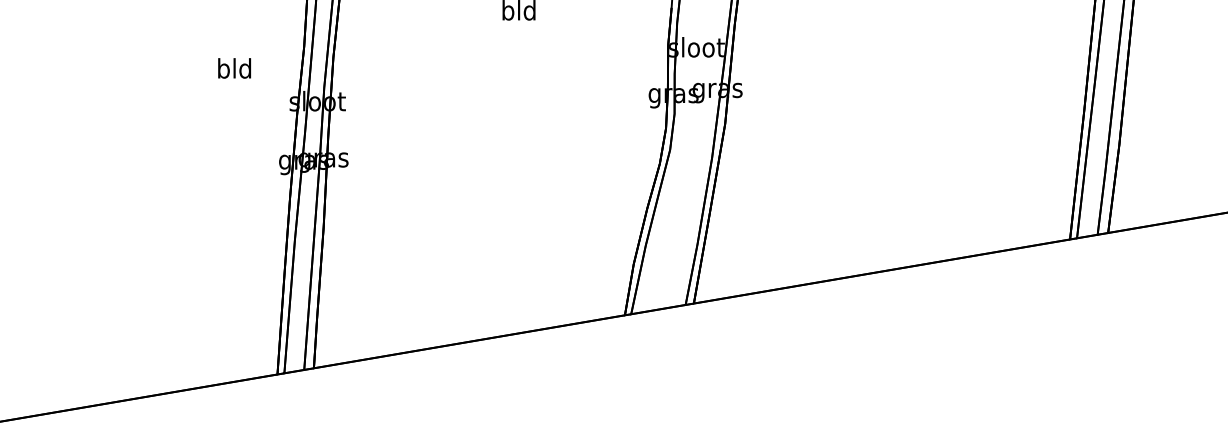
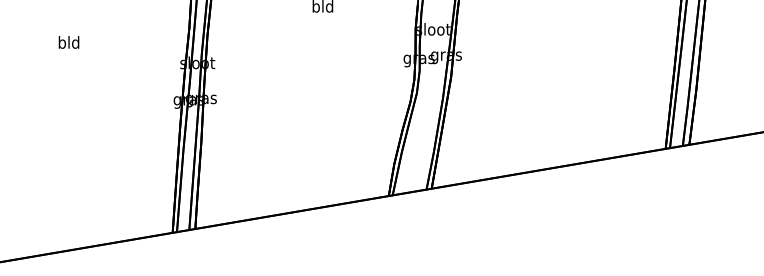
text: (233, 68) -> (68, 42), moved

